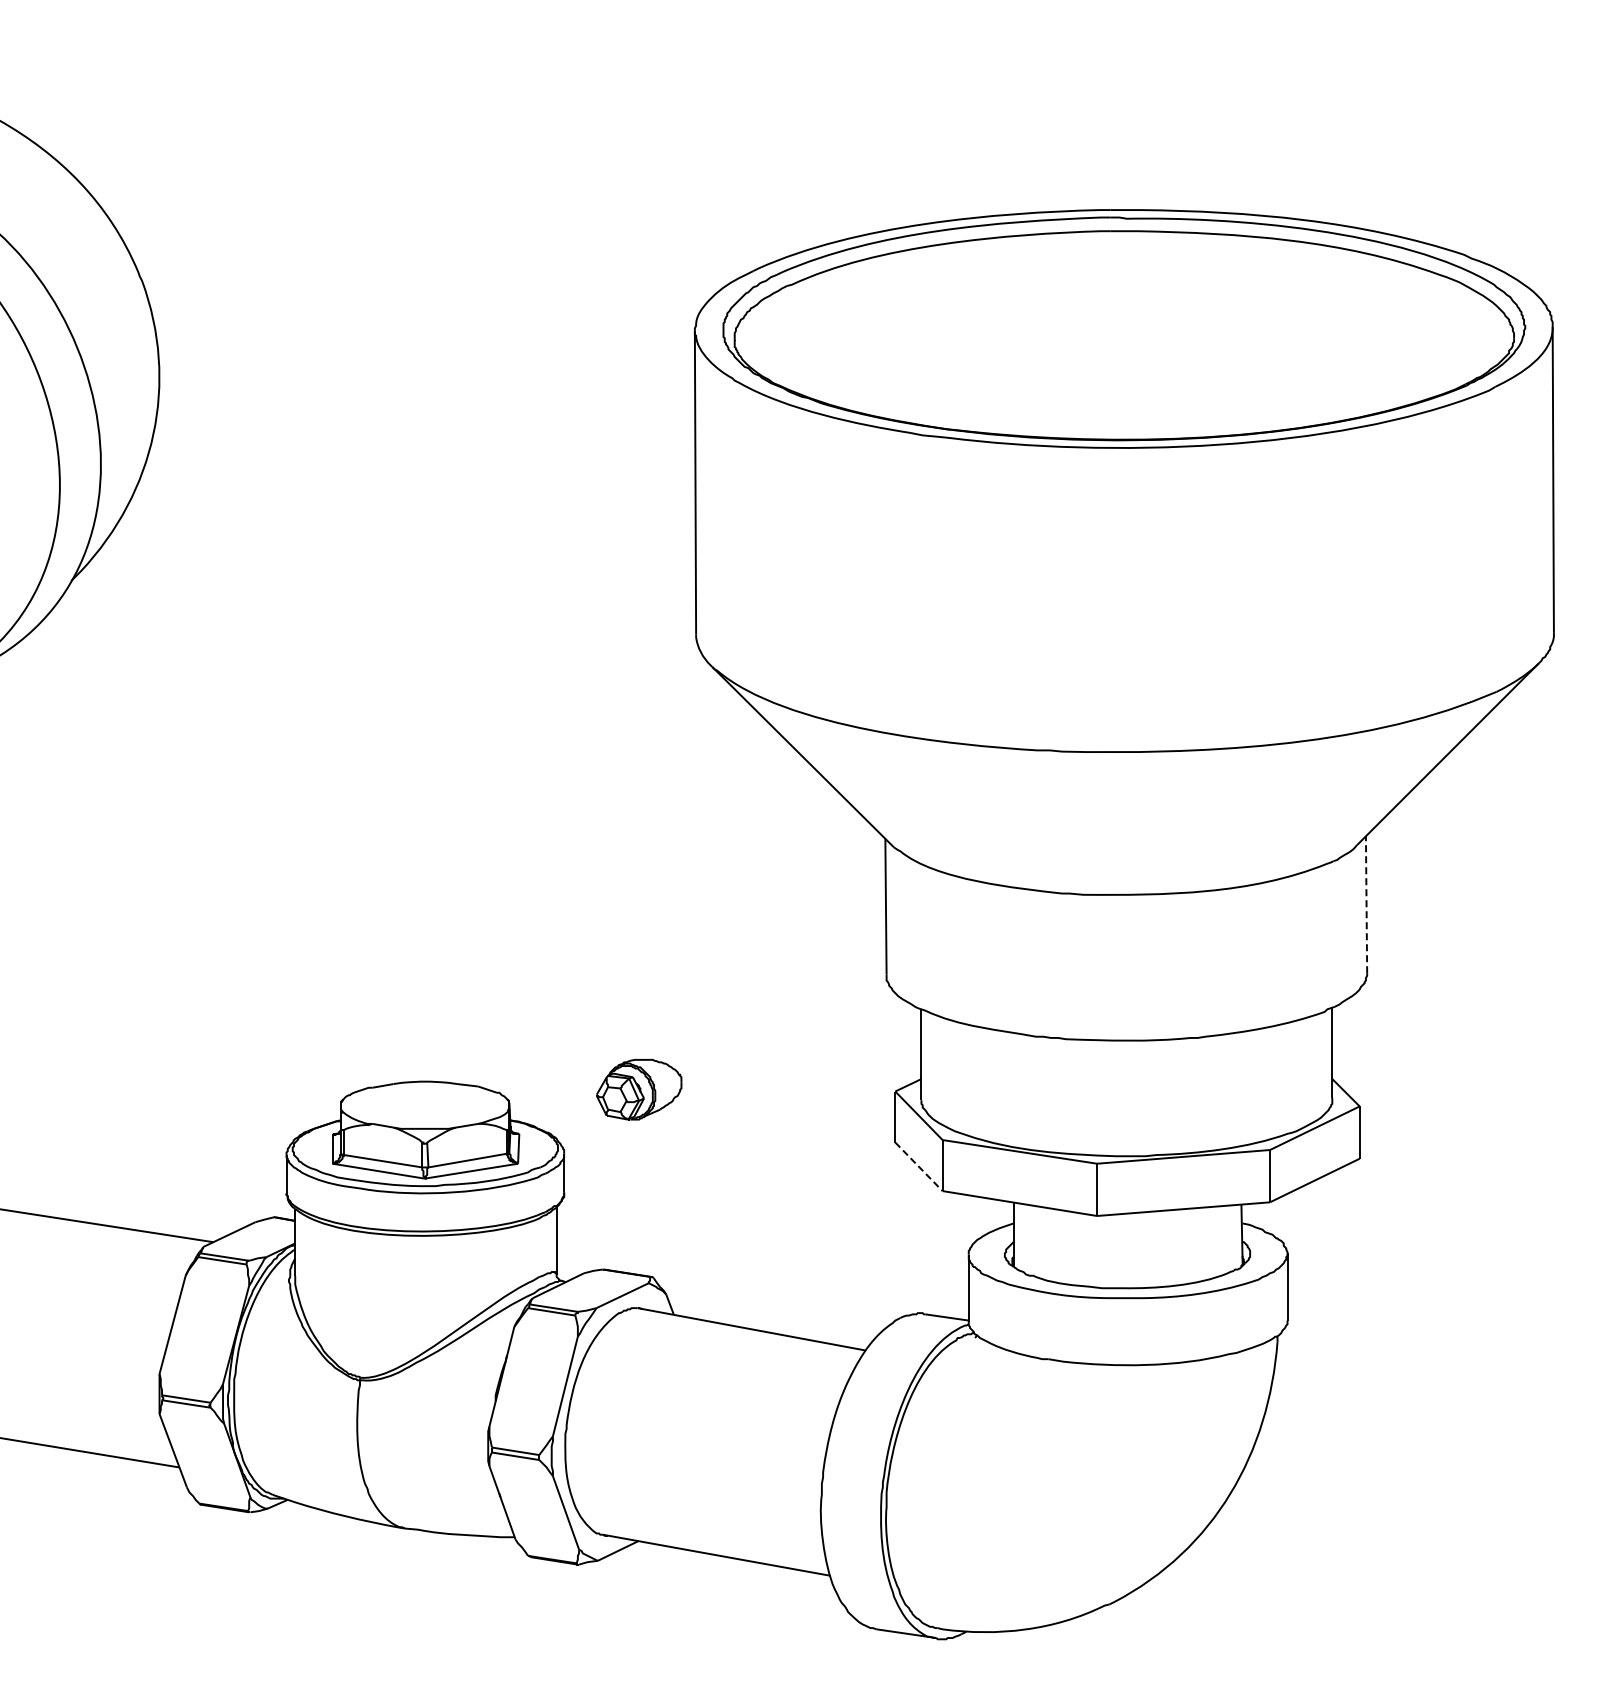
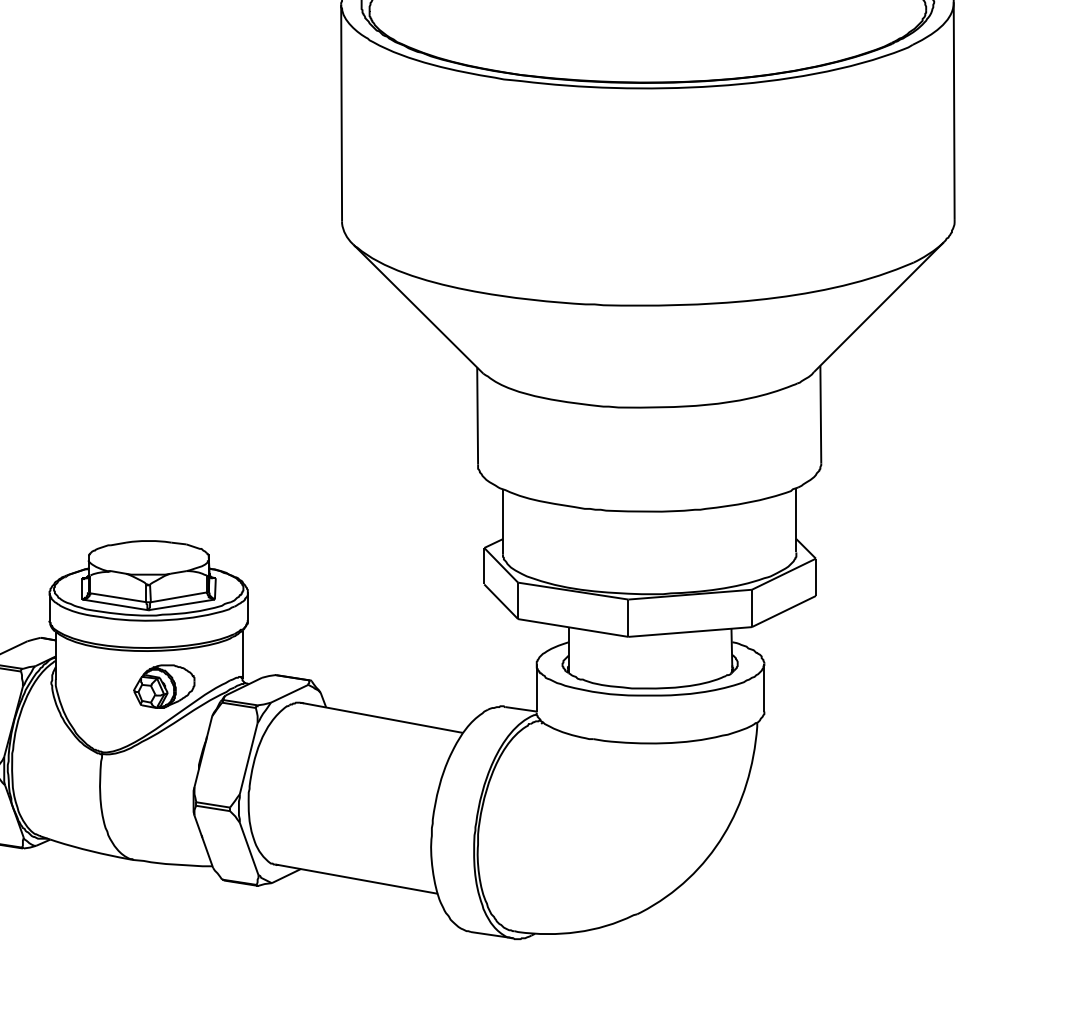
line: (1366, 904) -> (820, 414), dashed -> solid
part: (639, 1089) -> (164, 686), moved
line: (918, 1166) -> (500, 601), dashed -> solid

